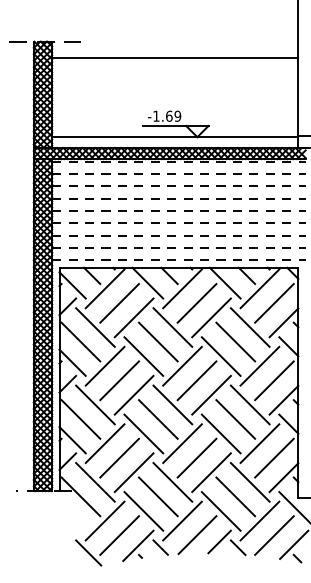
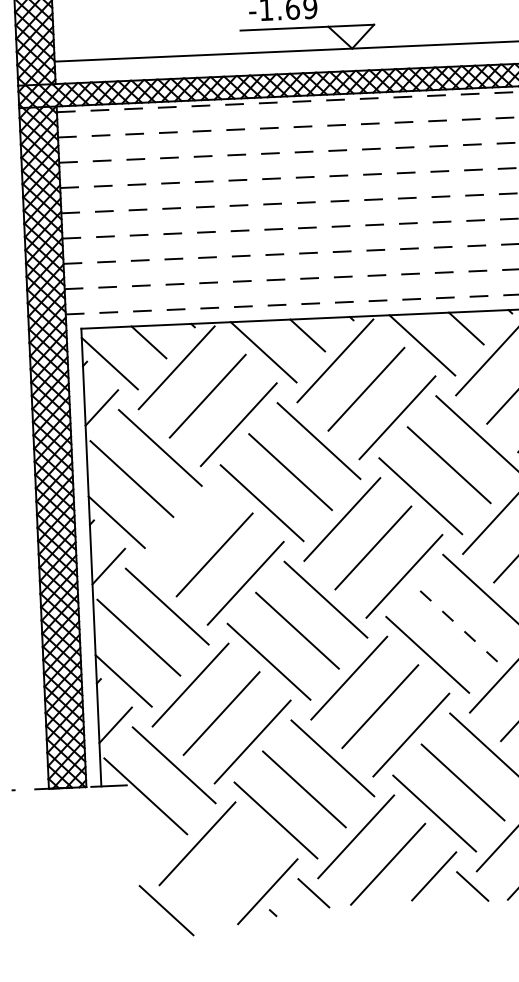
line: (104, 365) -> (182, 524), removed
line: (235, 419) -> (455, 623), solid -> dashed
line: (119, 535) -> (228, 872), removed

